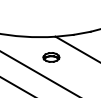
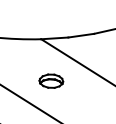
part: (51, 57) -> (51, 81), moved

